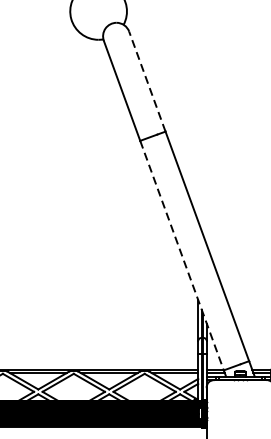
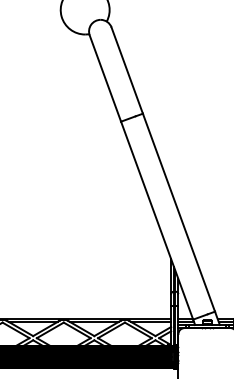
line: (147, 81) -> (127, 70), dashed -> solid
line: (182, 256) -> (157, 221), dashed -> solid

